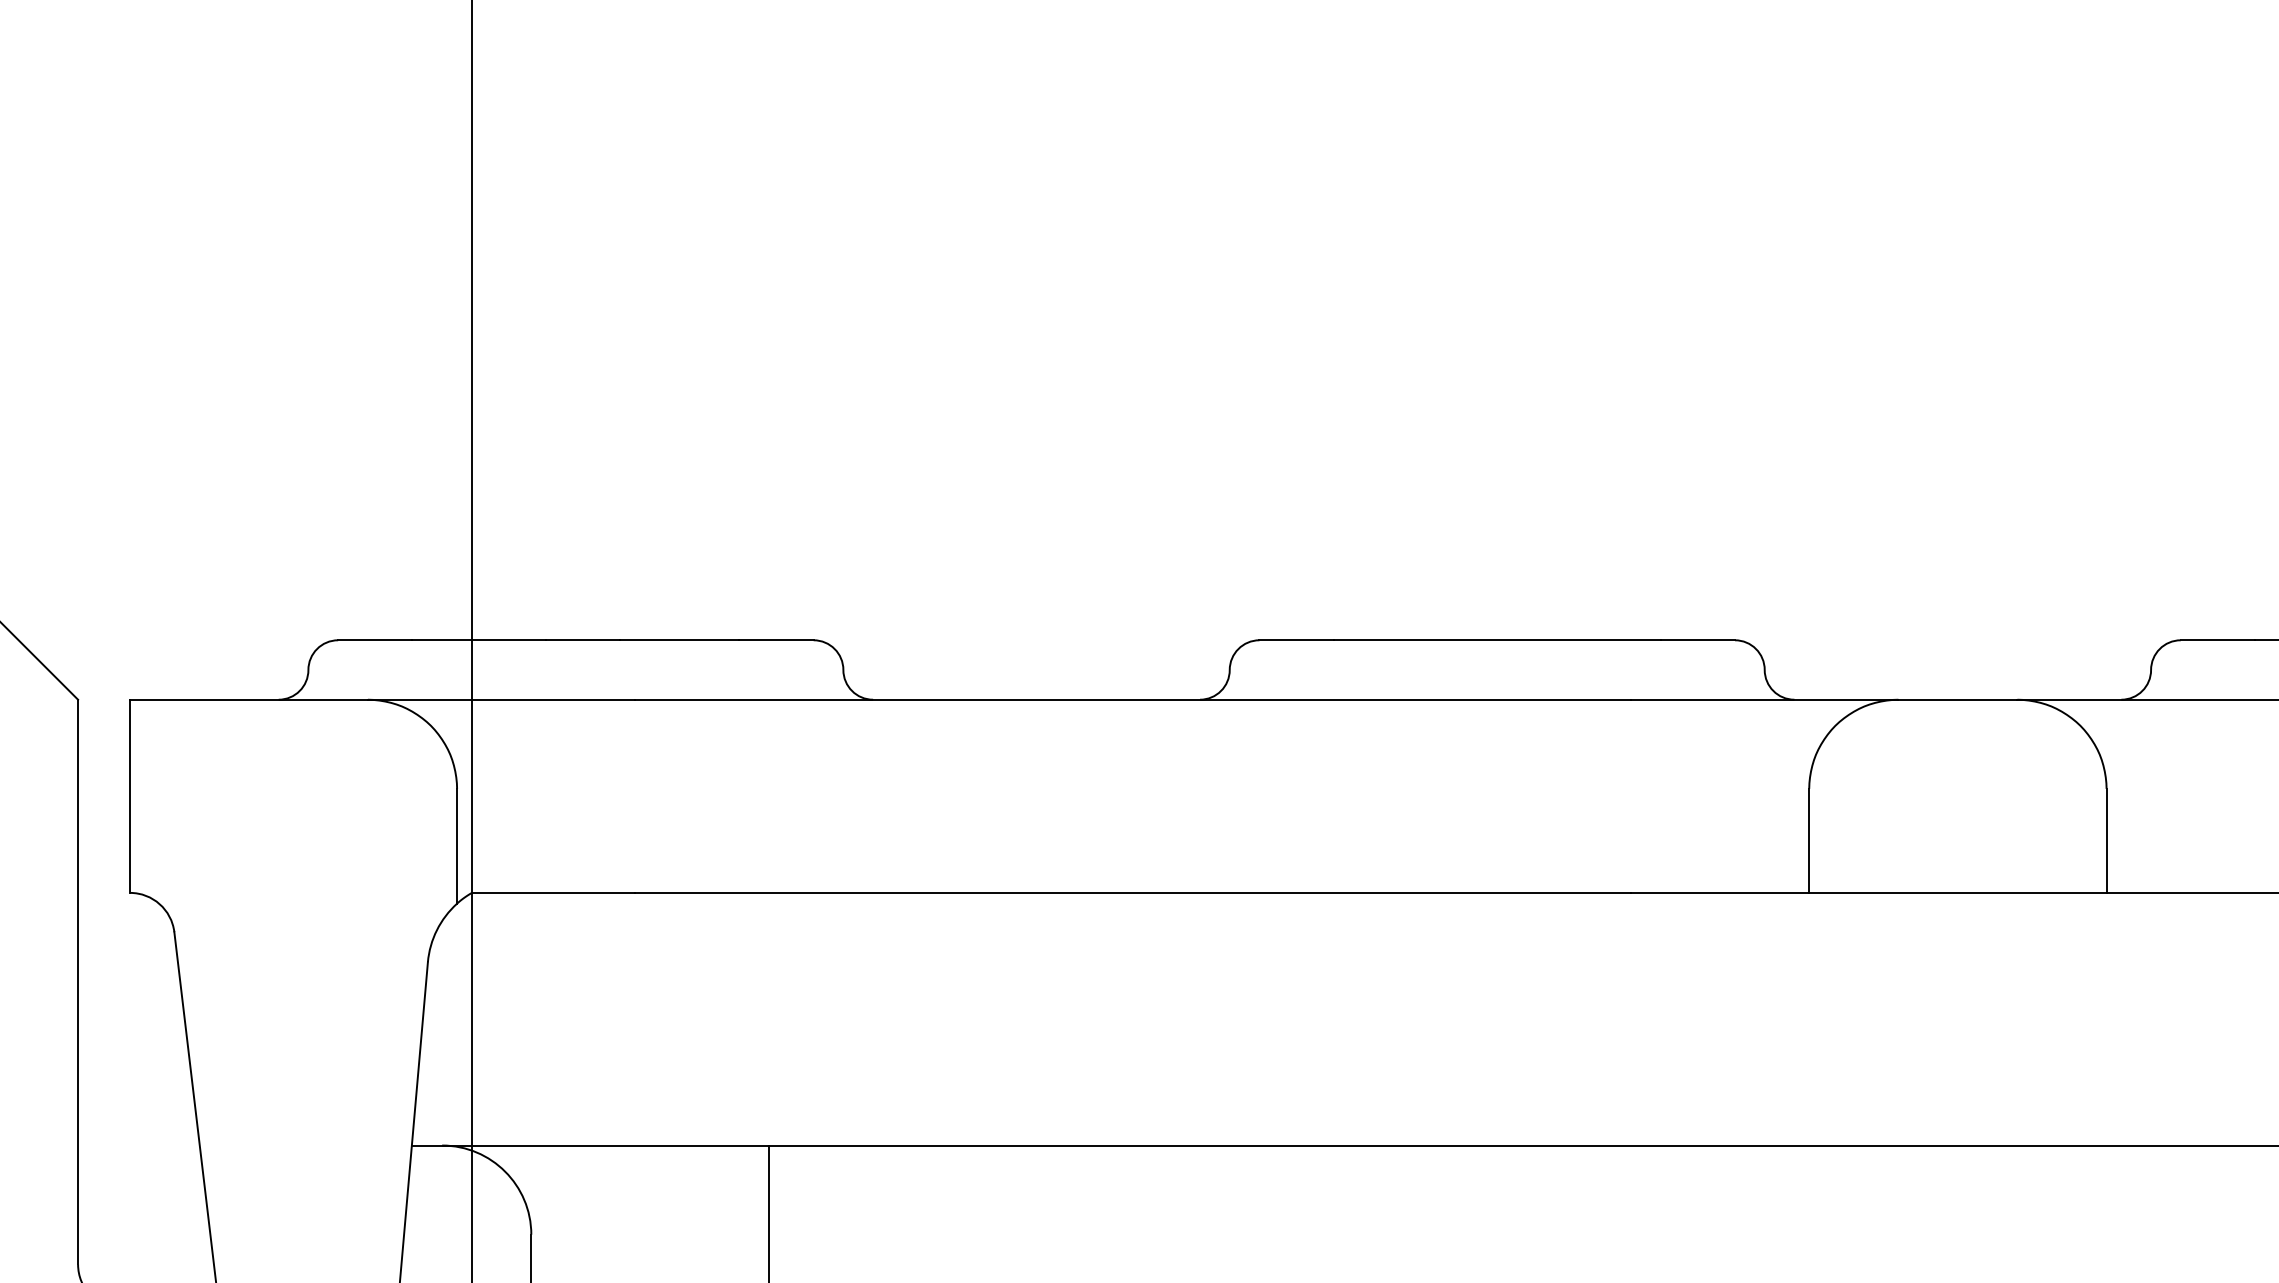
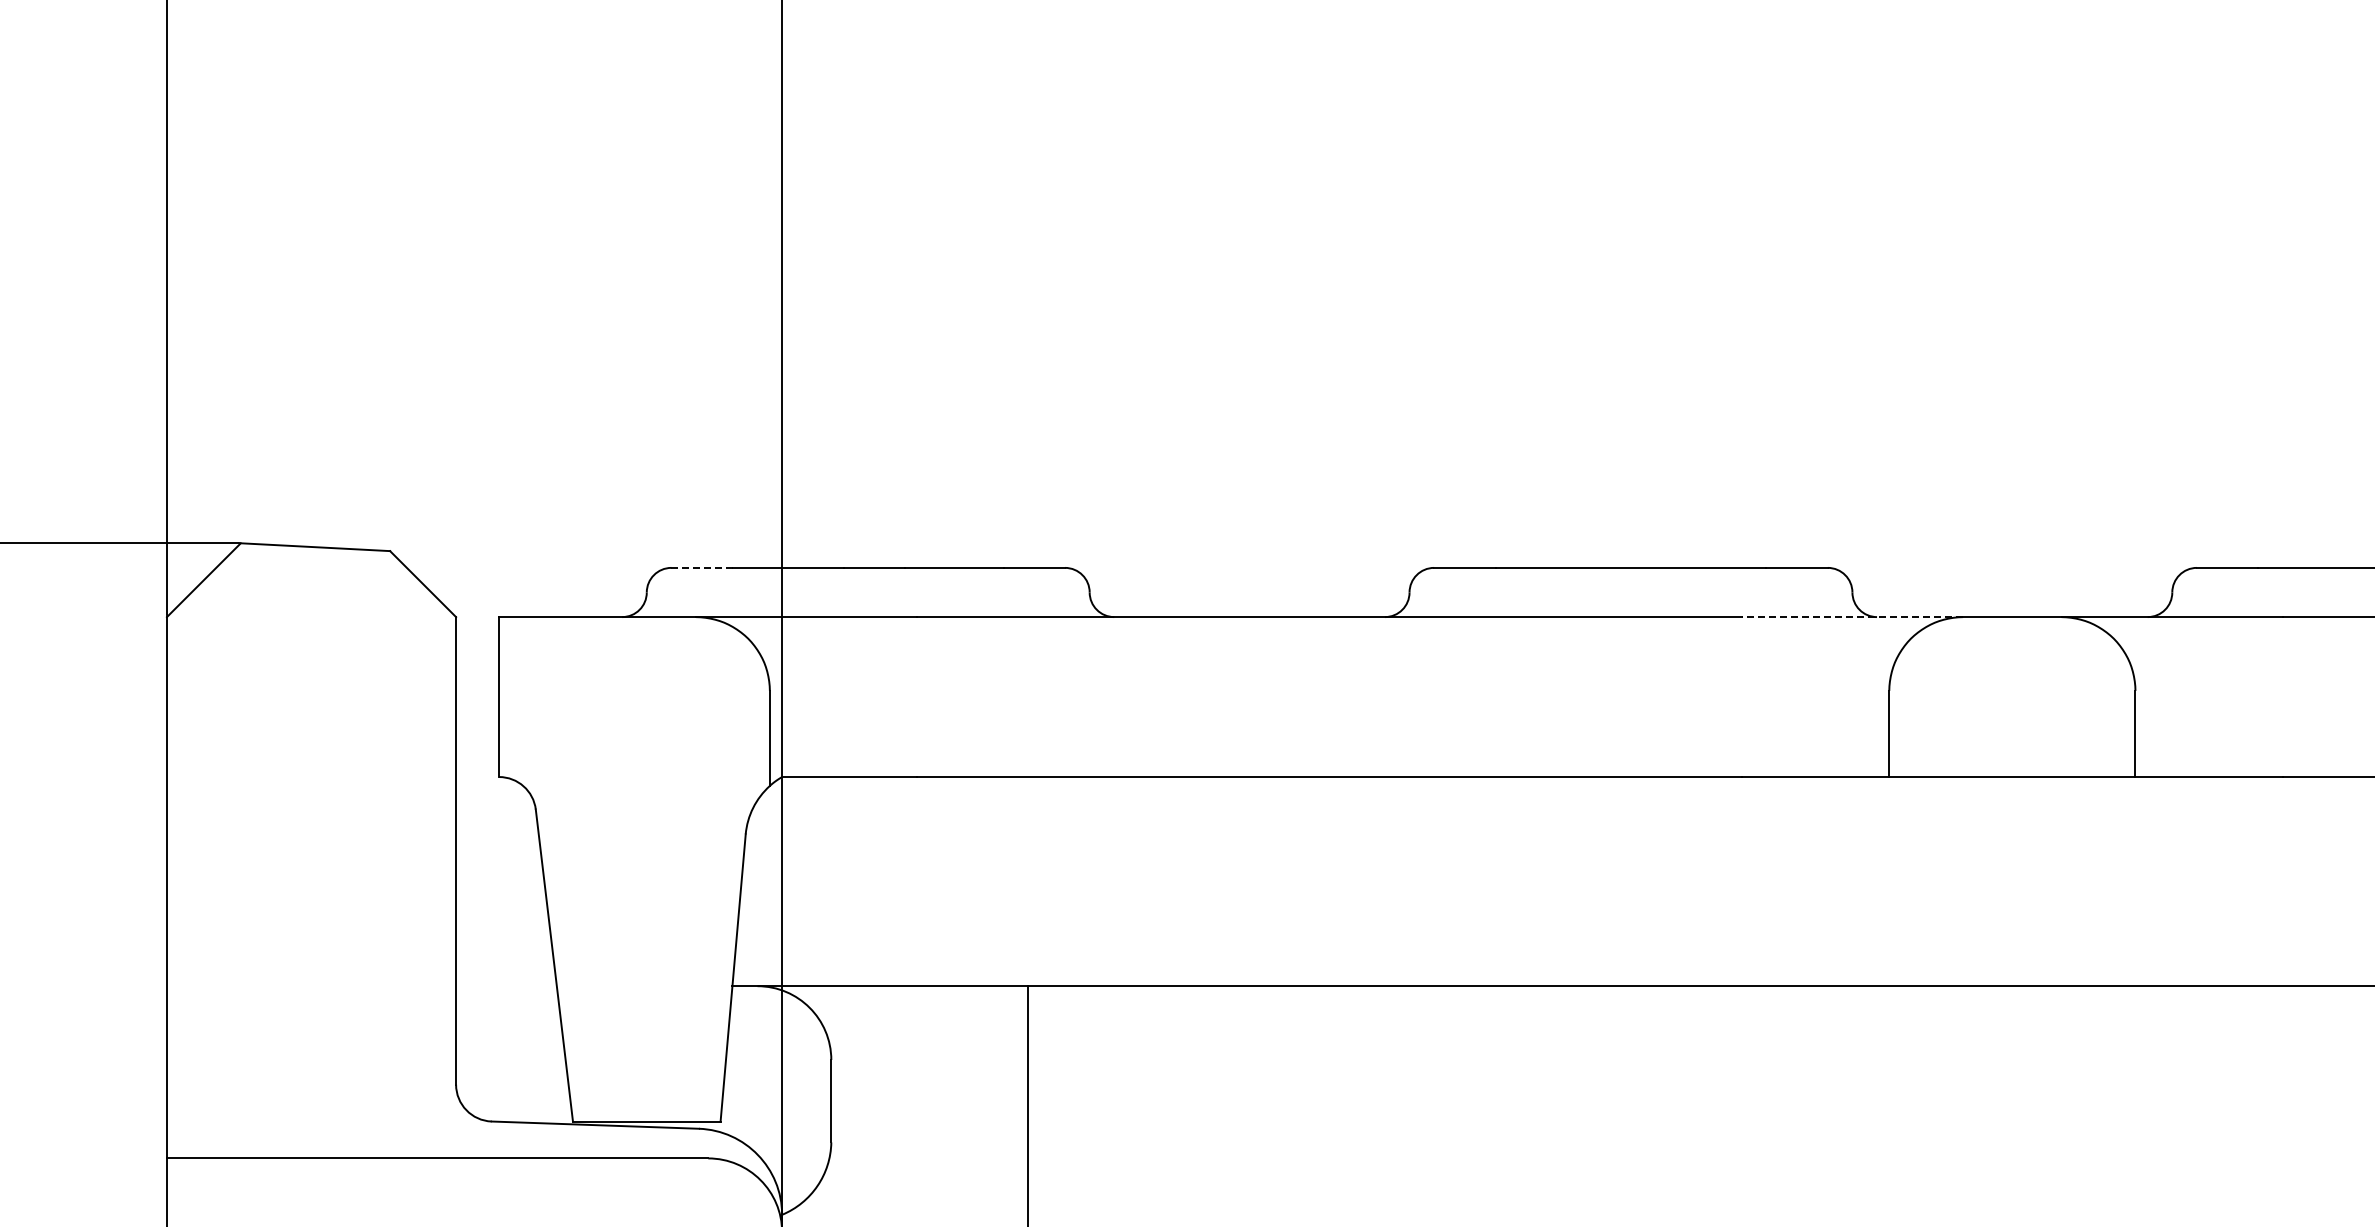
line: (375, 639) -> (702, 567), solid -> dashed
line: (1764, 700) -> (1852, 617), solid -> dashed

